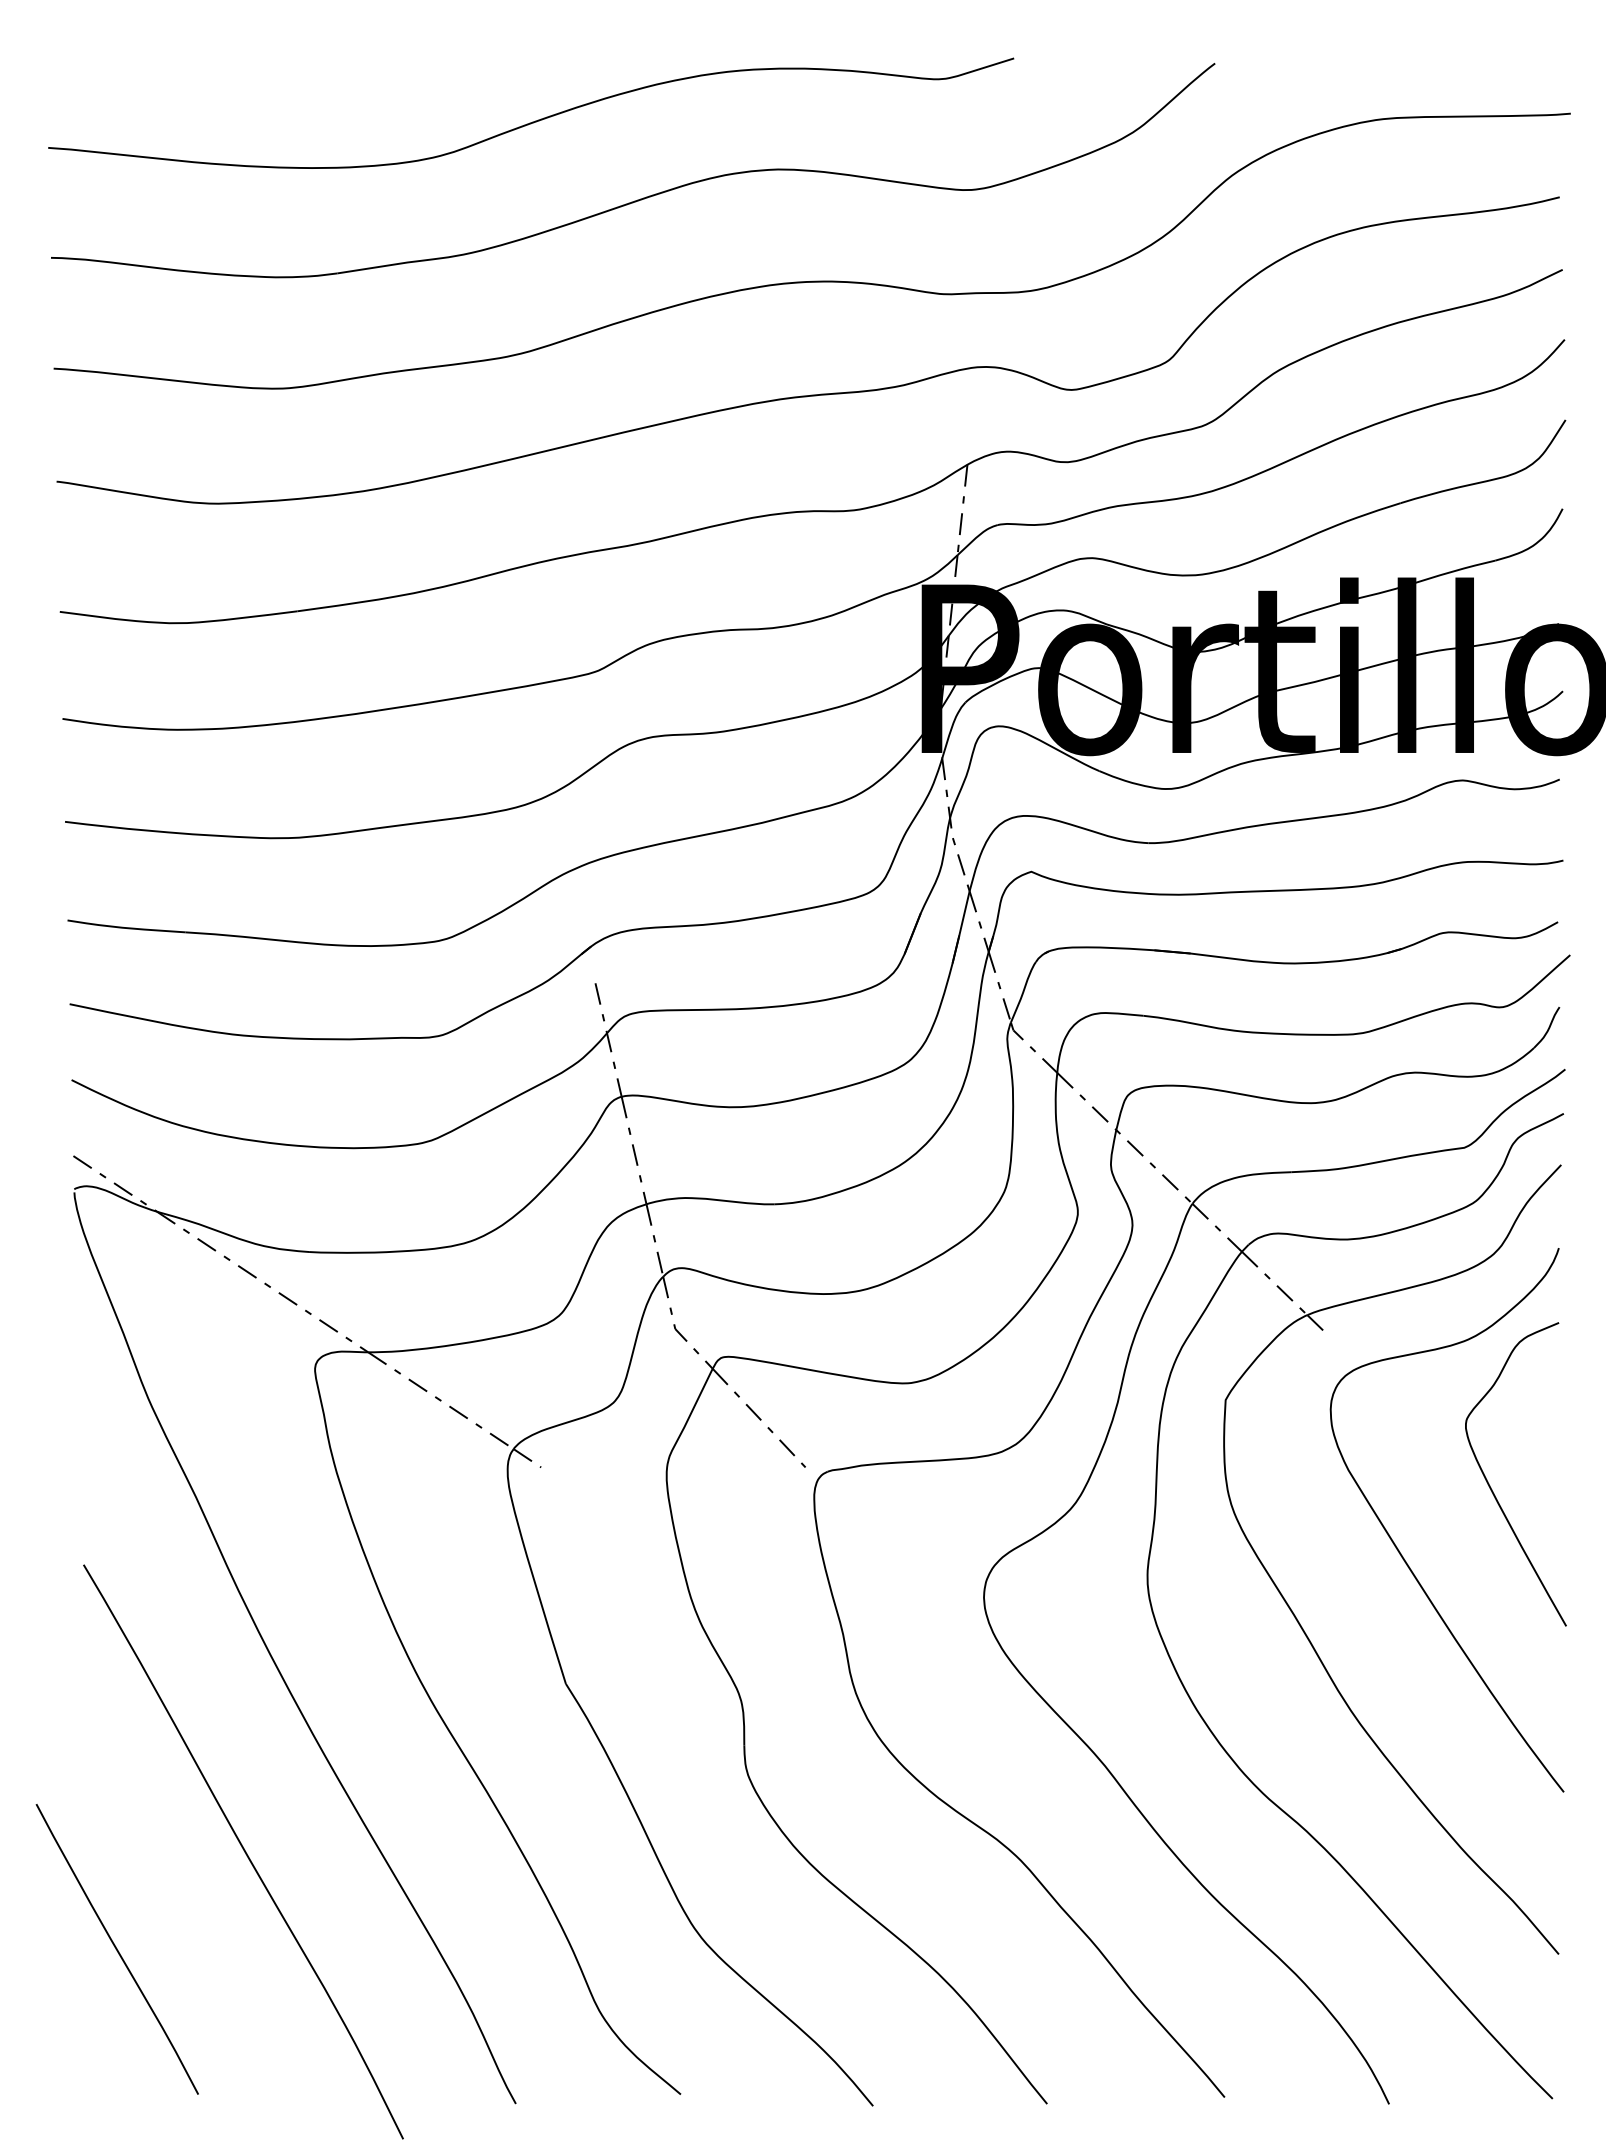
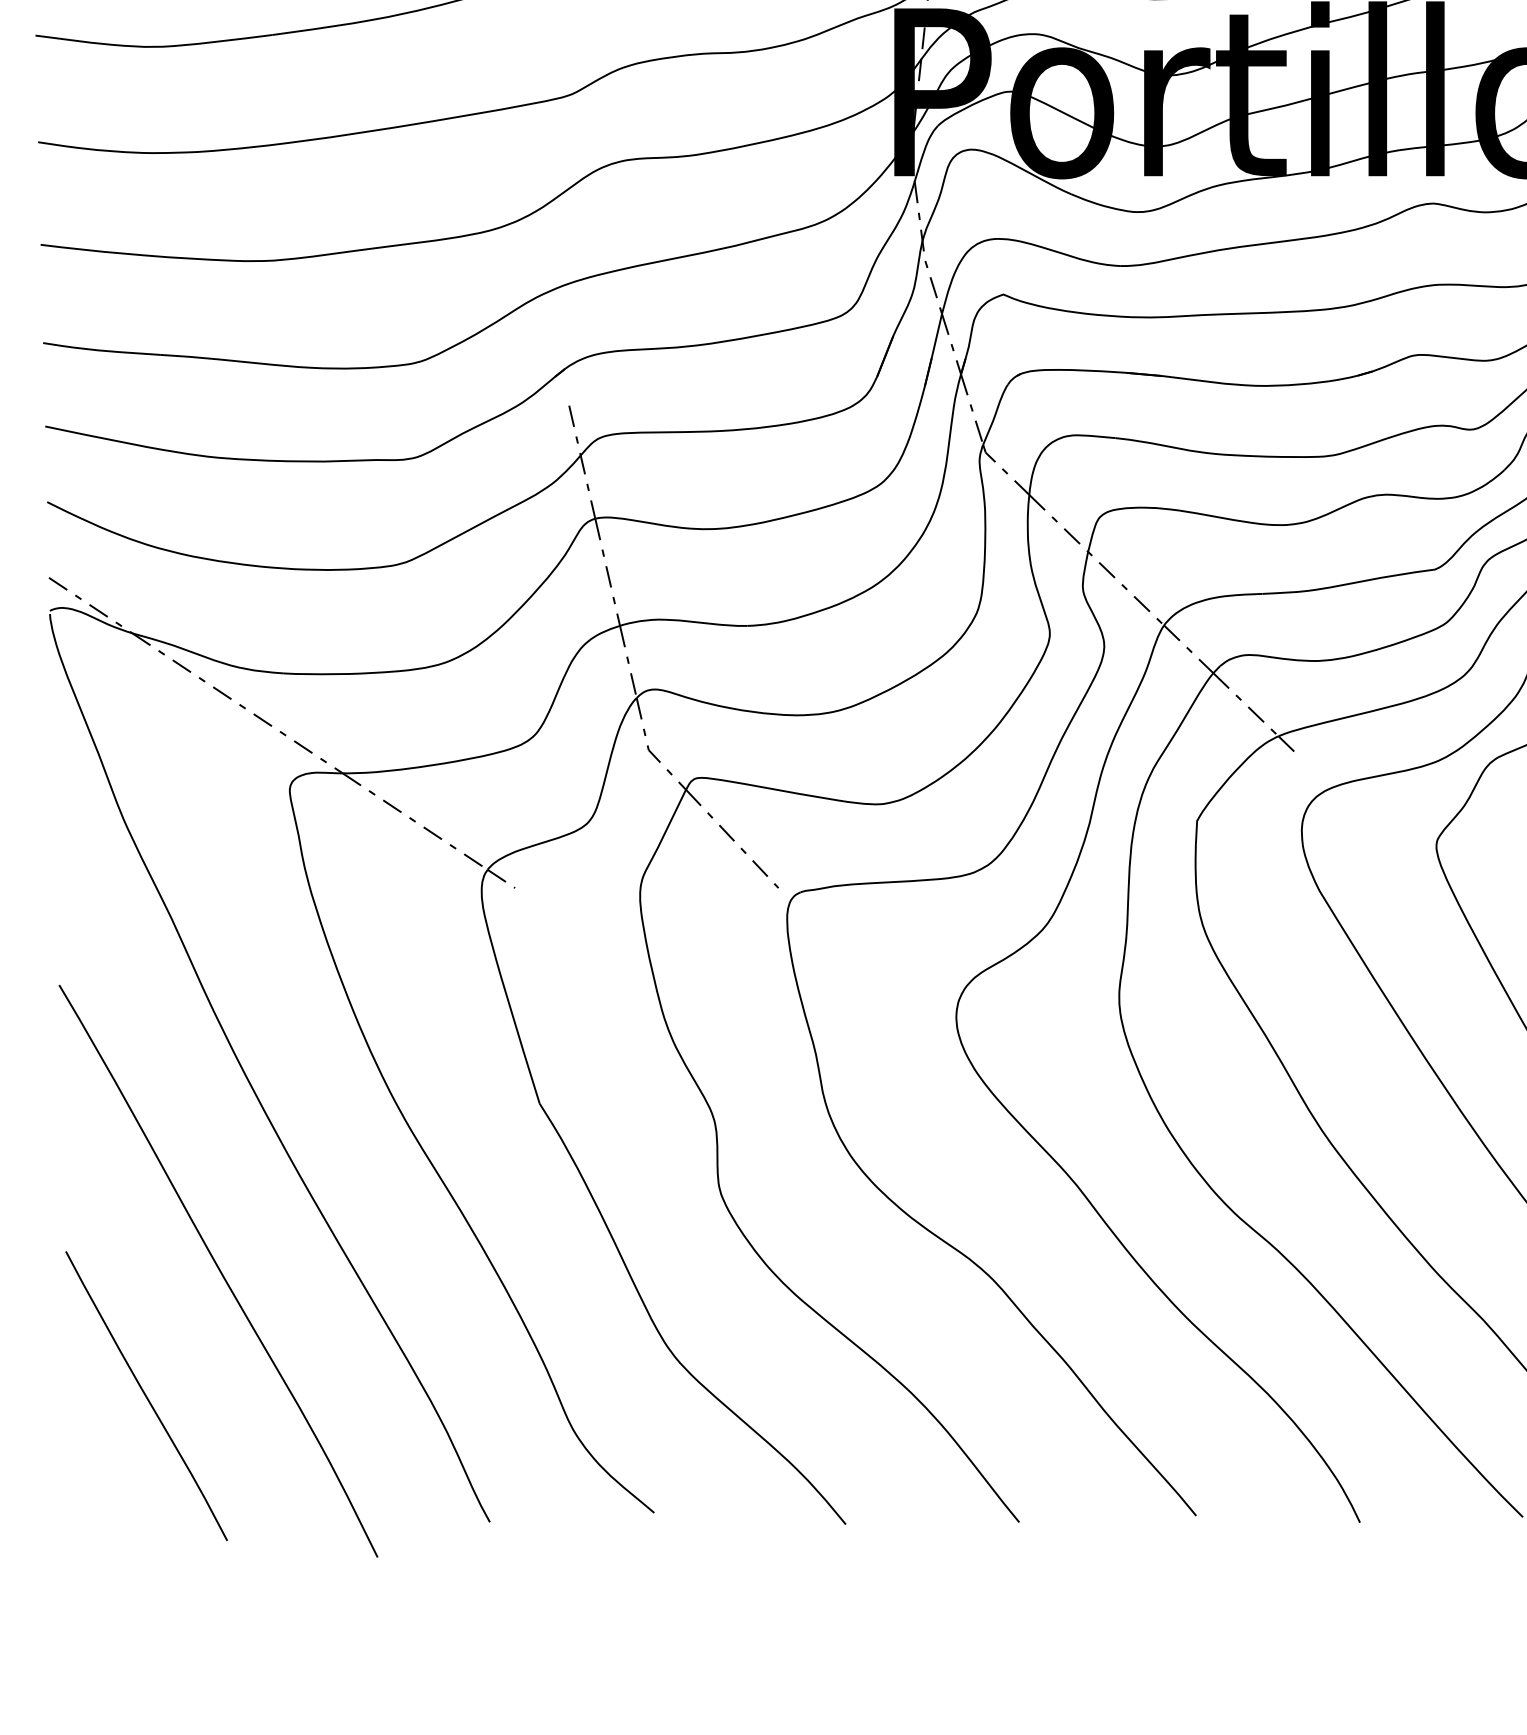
curve: (116, 1949) -> (145, 1396), moved

